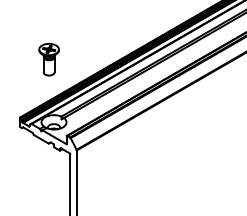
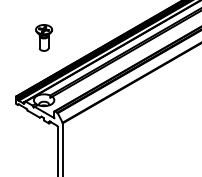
part: (48, 59) -> (43, 37), moved

